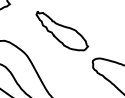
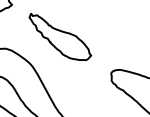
part: (62, 31) -> (60, 37), moved

